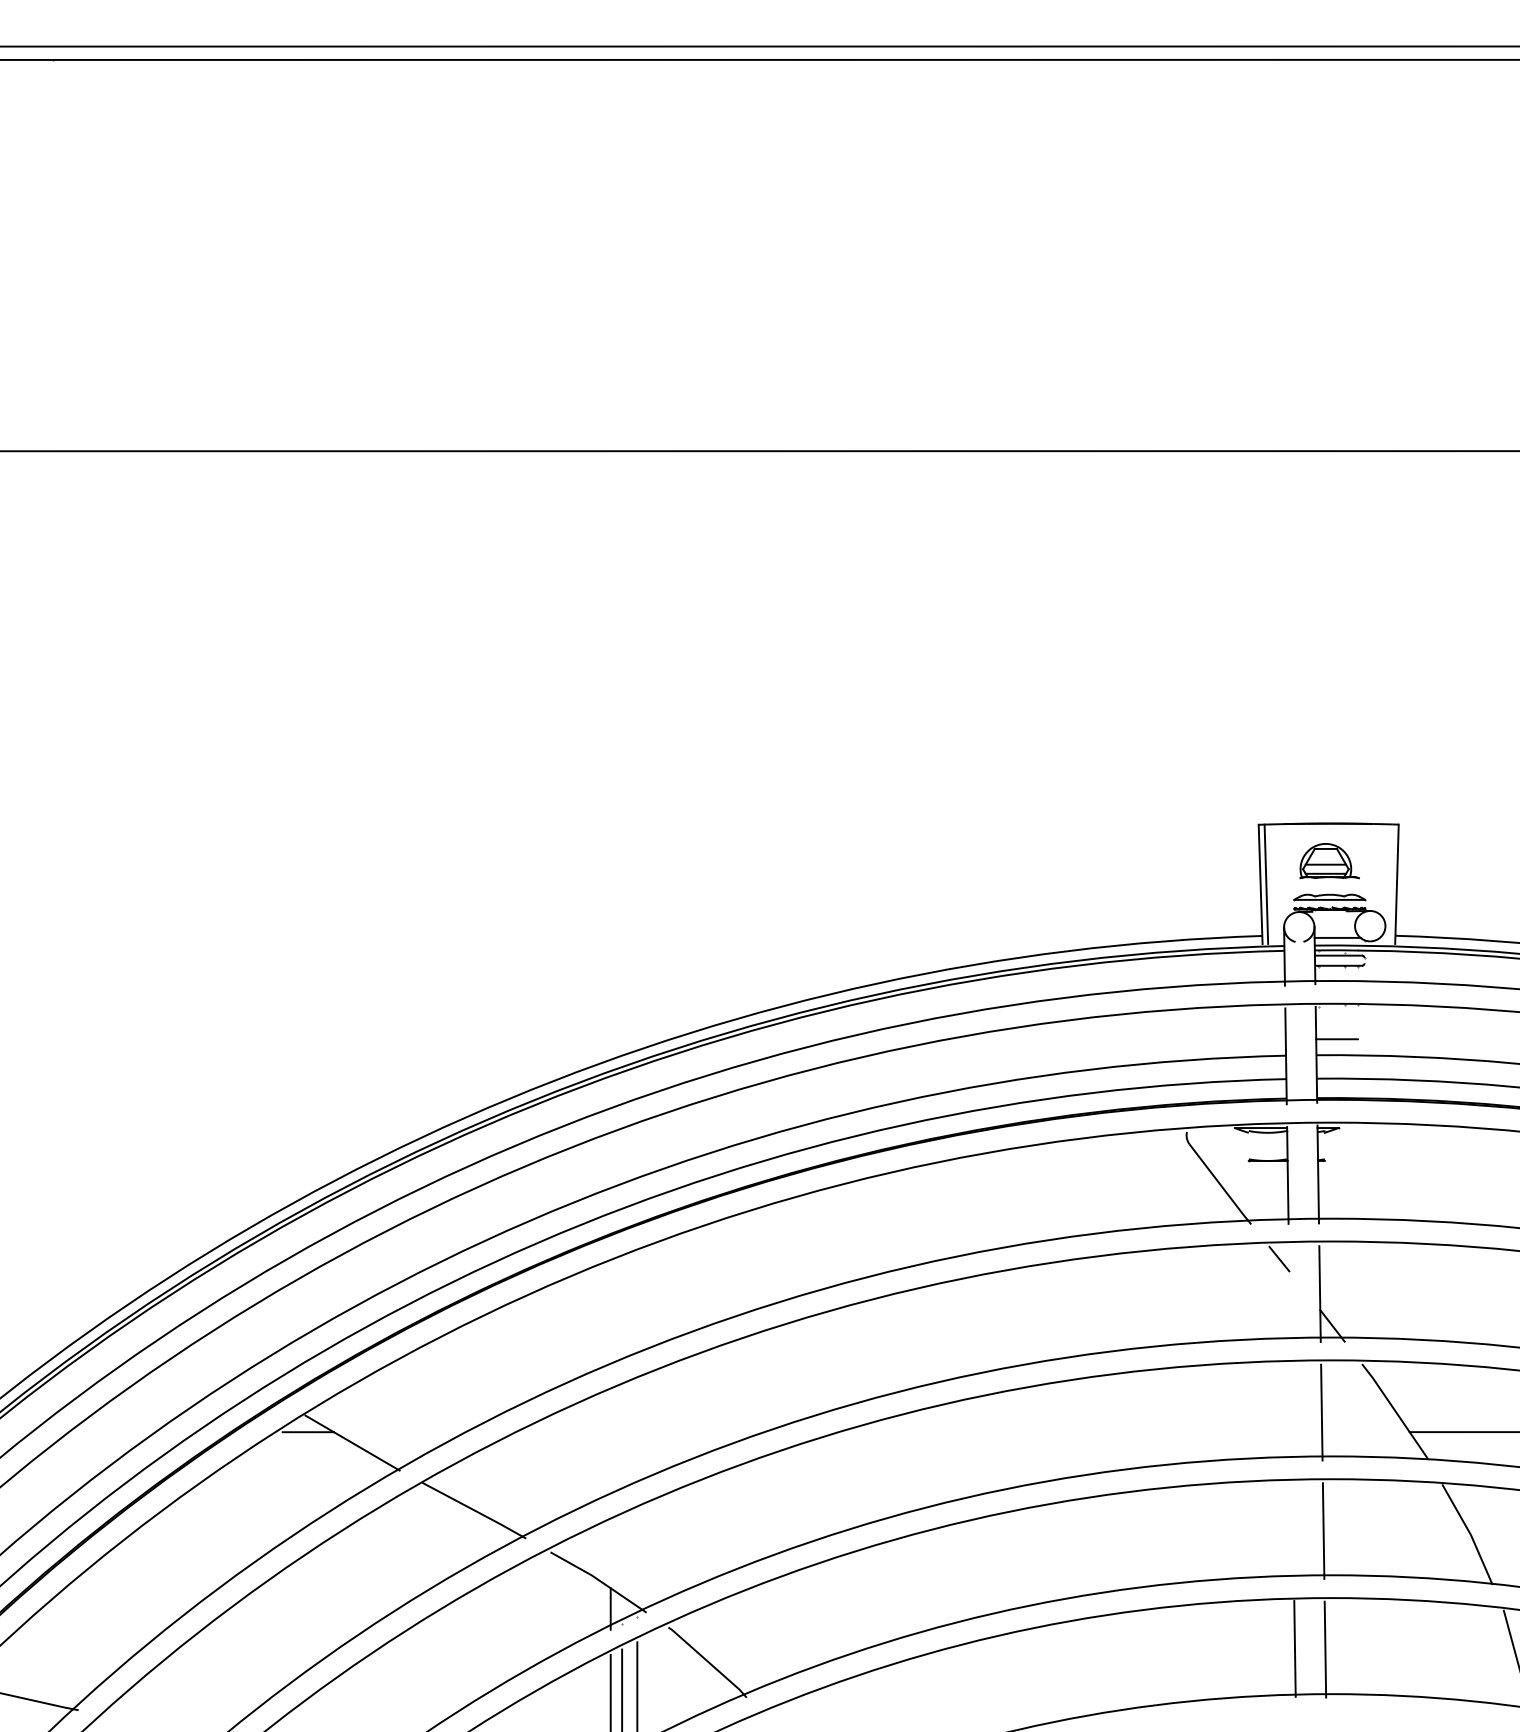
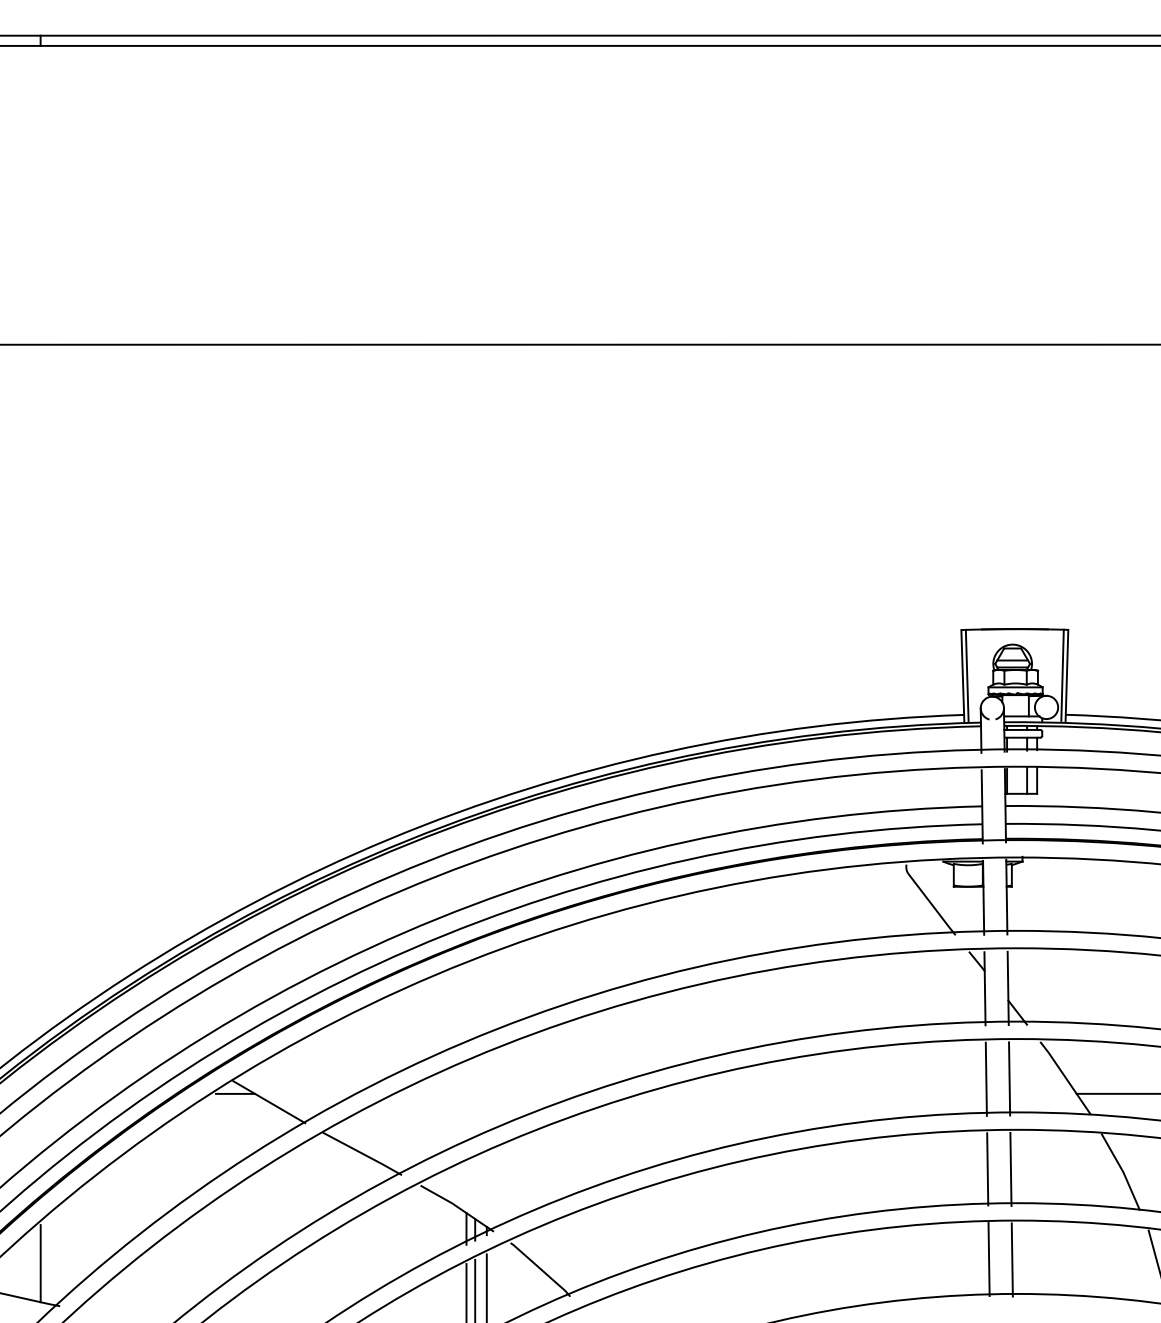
line: (1390, 883) -> (1062, 674), added
line: (1289, 1294) -> (984, 988), added
line: (1291, 1412) -> (986, 1078), added
line: (1292, 1530) -> (987, 1168), added
line: (53, 1653) -> (40, 1262), added

